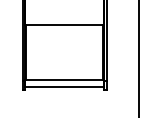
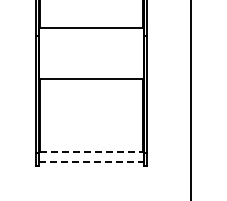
line: (65, 79) -> (92, 151), solid -> dashed
line: (65, 86) -> (92, 161), solid -> dashed

